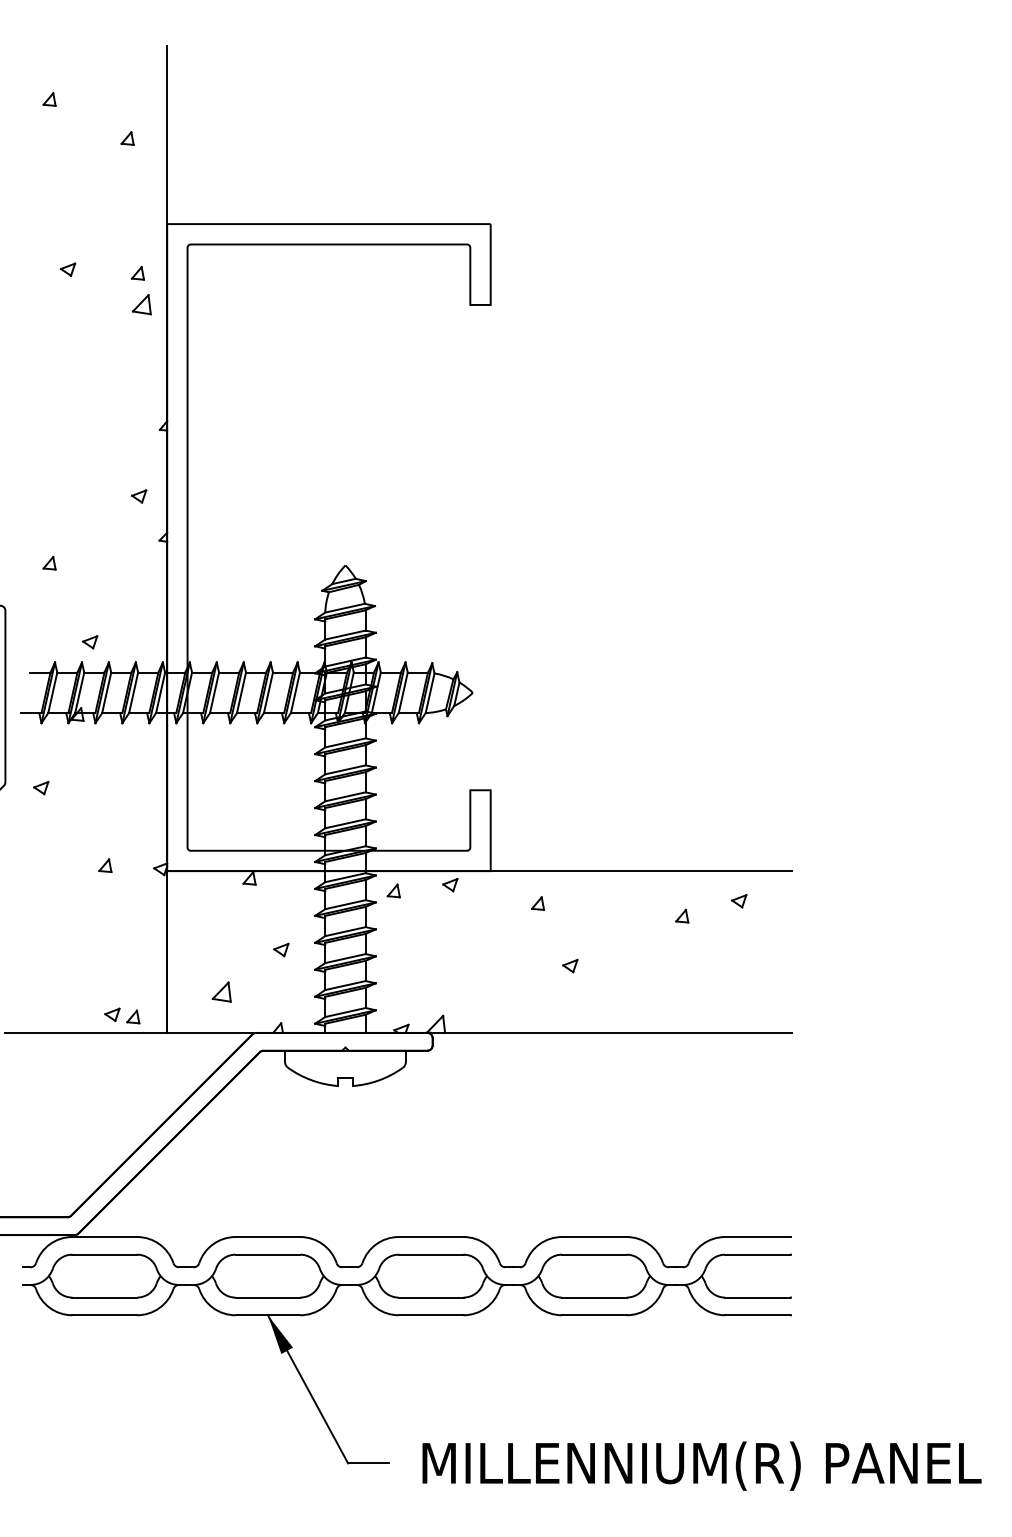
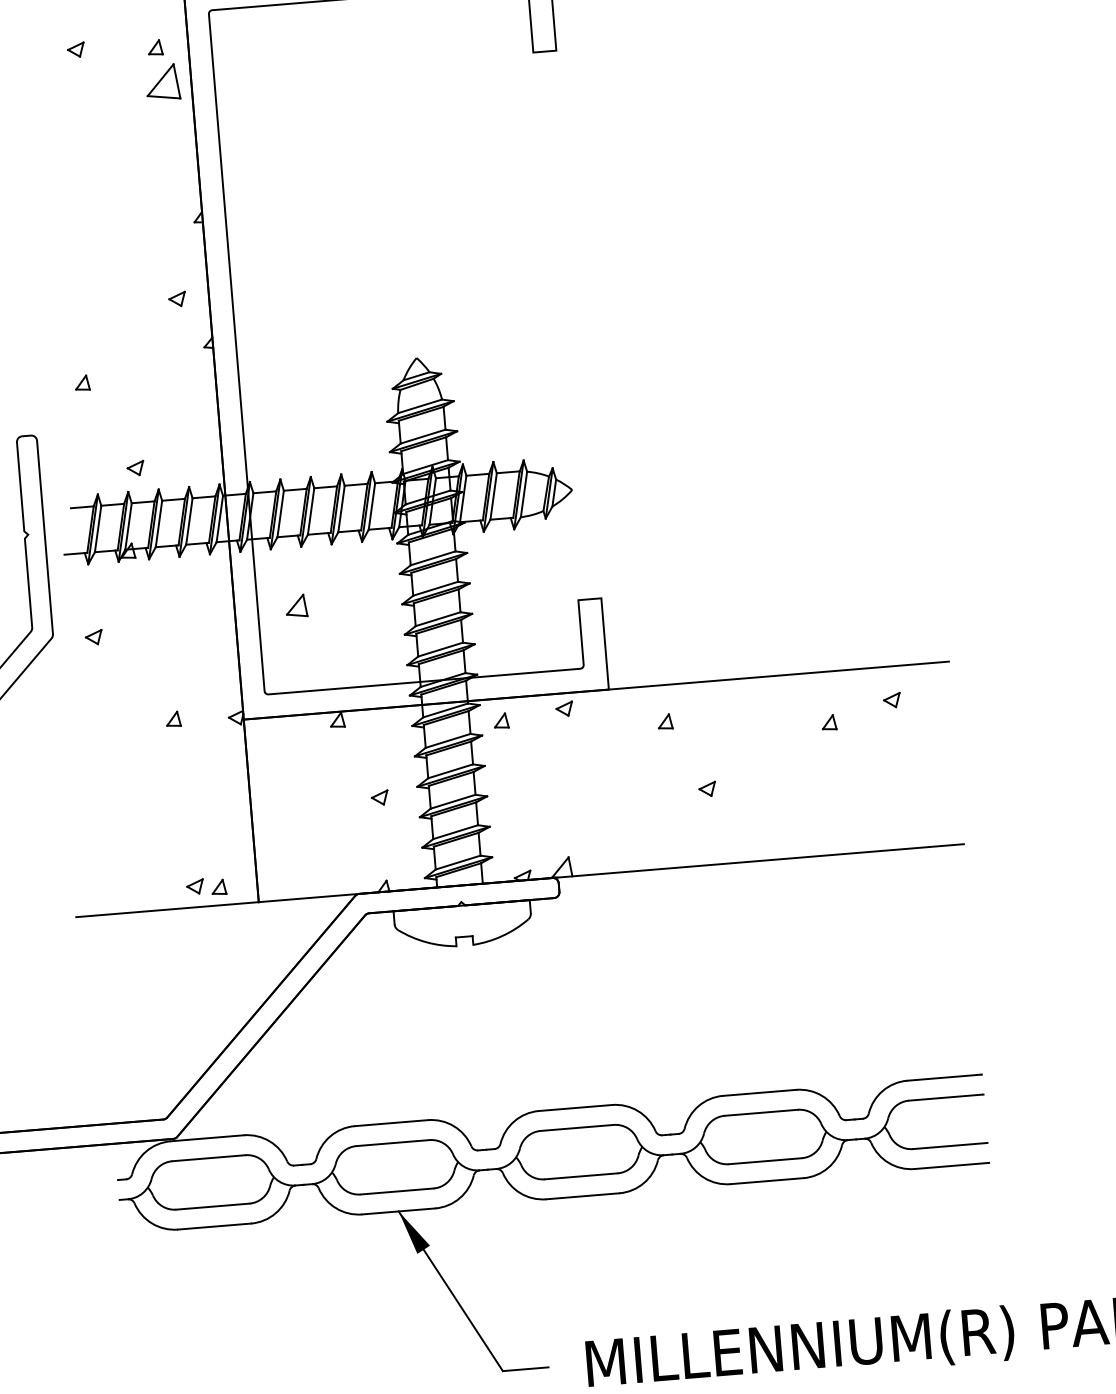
part: (141, 304) -> (162, 82), size x1.6
part: (221, 991) -> (296, 605), moved

